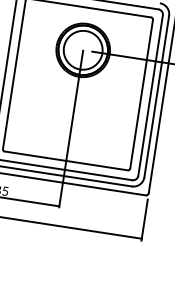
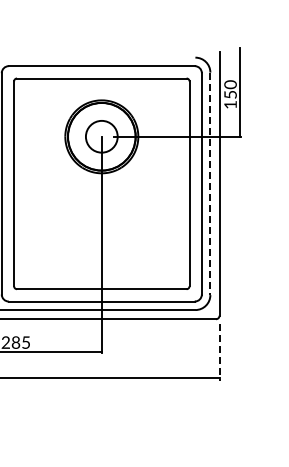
circle: (83, 50) -> (101, 136), size x0.6
line: (156, 97) -> (210, 184), solid -> dashed
line: (144, 220) -> (219, 353), solid -> dashed

